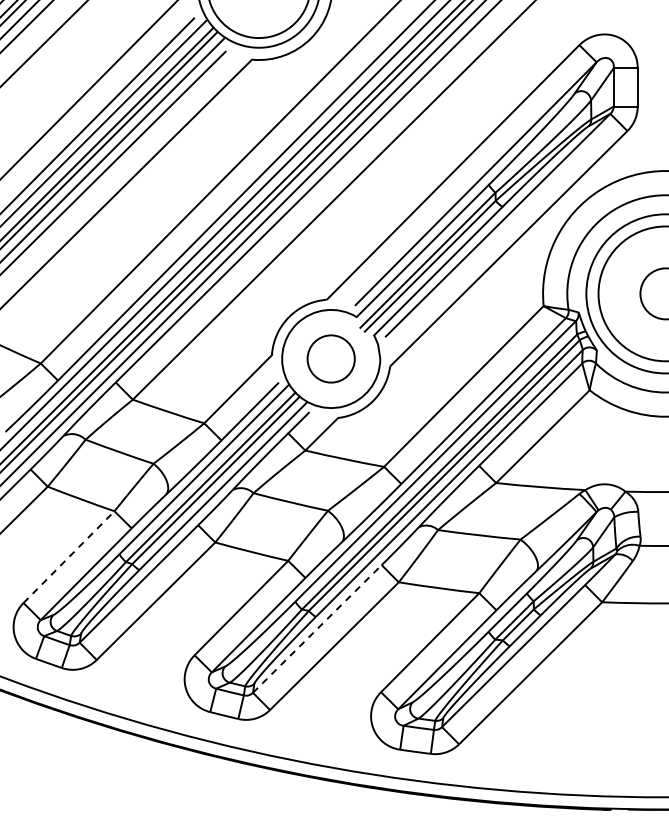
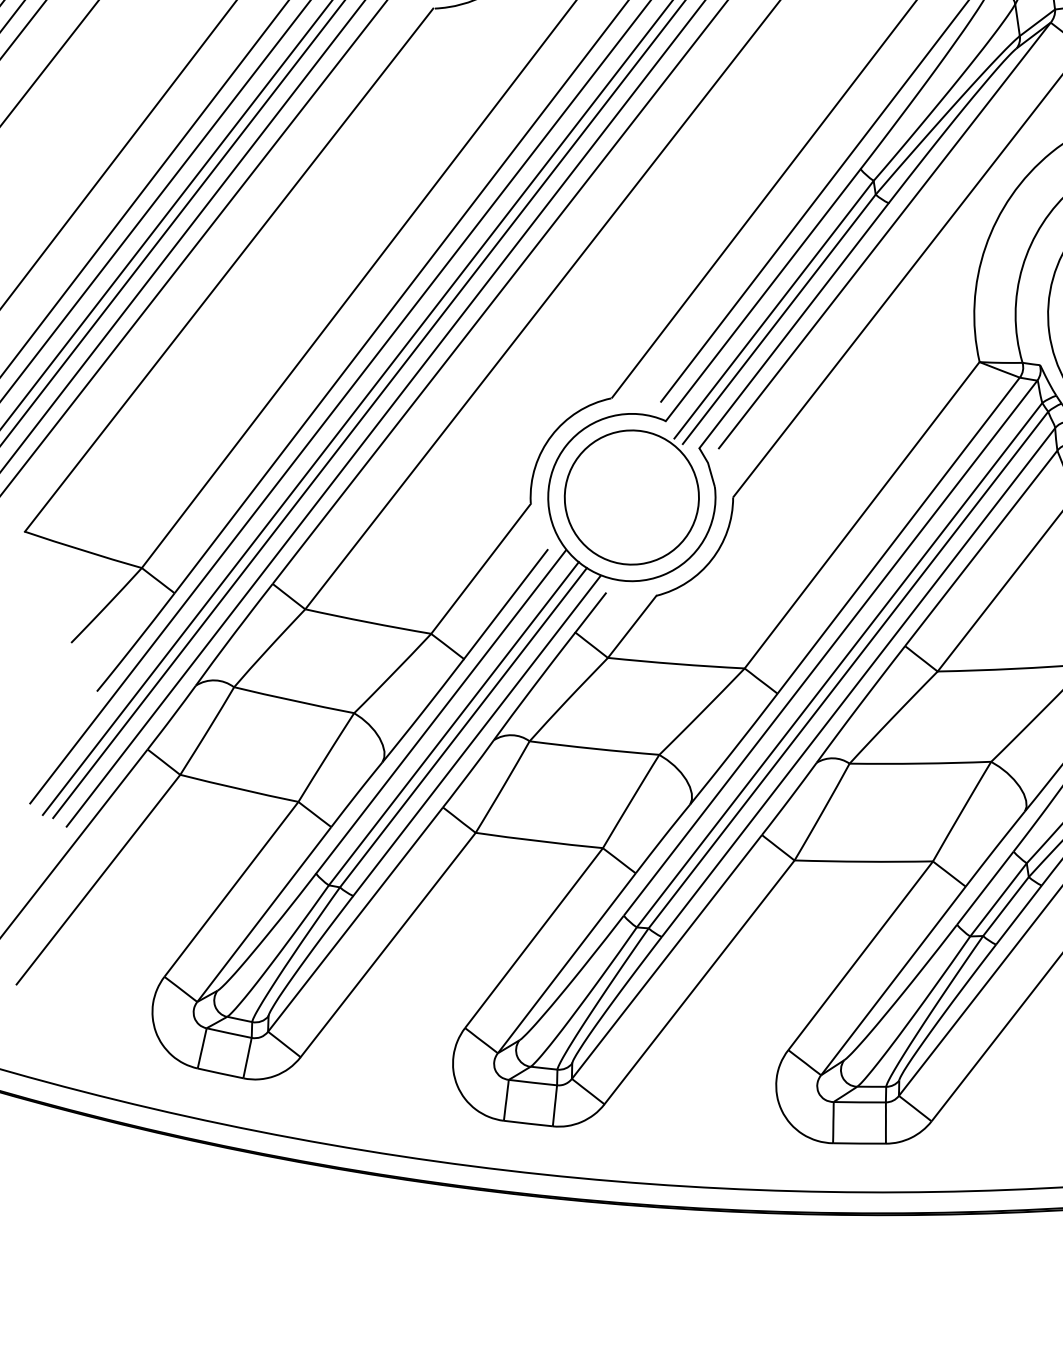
circle: (330, 358) -> (630, 496), size x1.67
line: (68, 557) -> (230, 890), dashed -> solid
line: (317, 629) -> (667, 957), dashed -> solid

